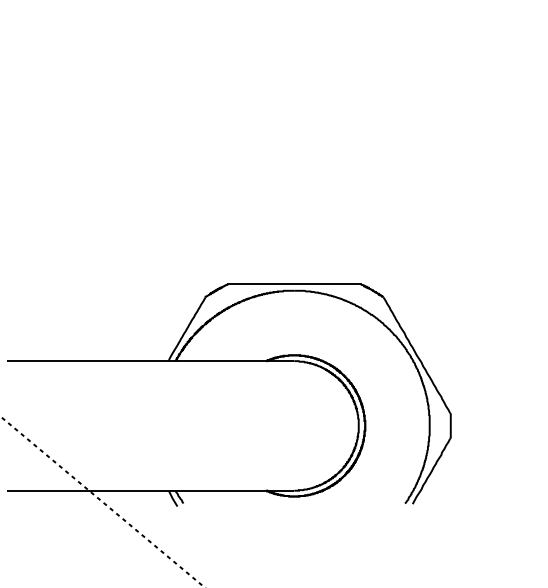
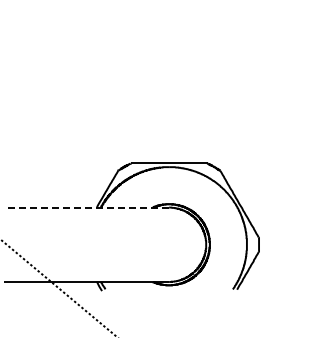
line: (150, 361) -> (86, 207), solid -> dashed

